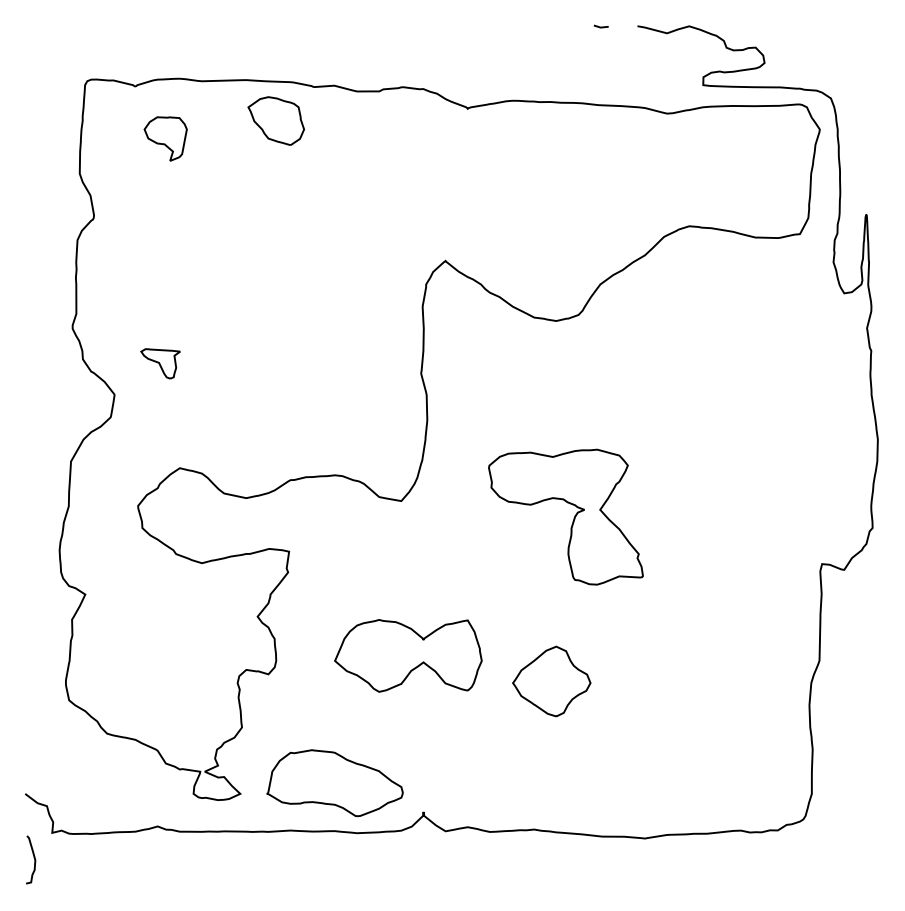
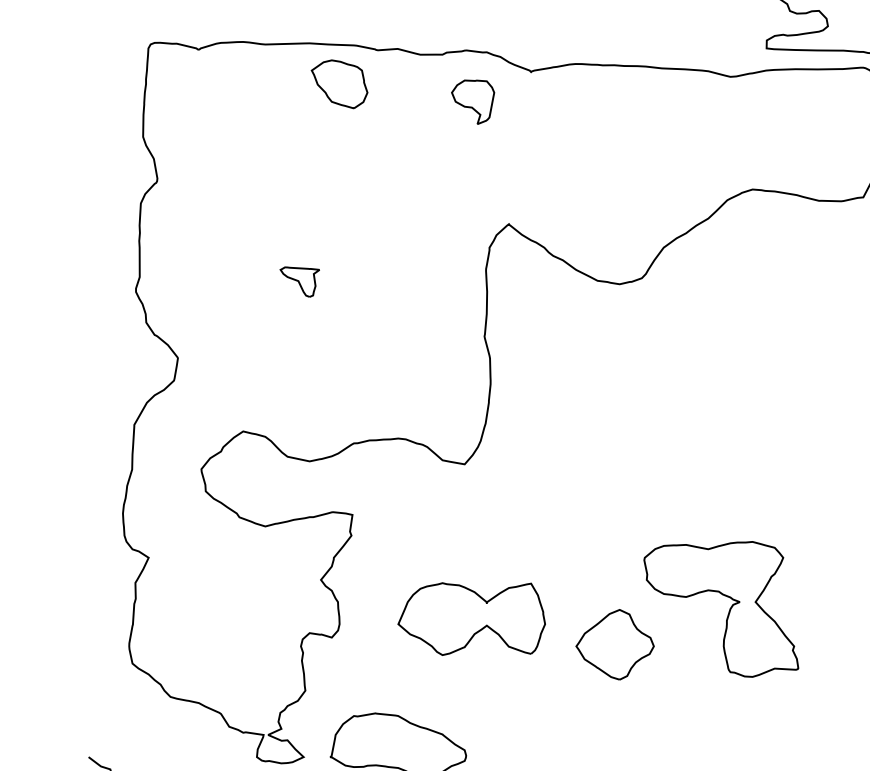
part: (165, 138) -> (472, 101), moved
part: (160, 363) -> (299, 281), moved
part: (573, 518) -> (728, 610), moved

